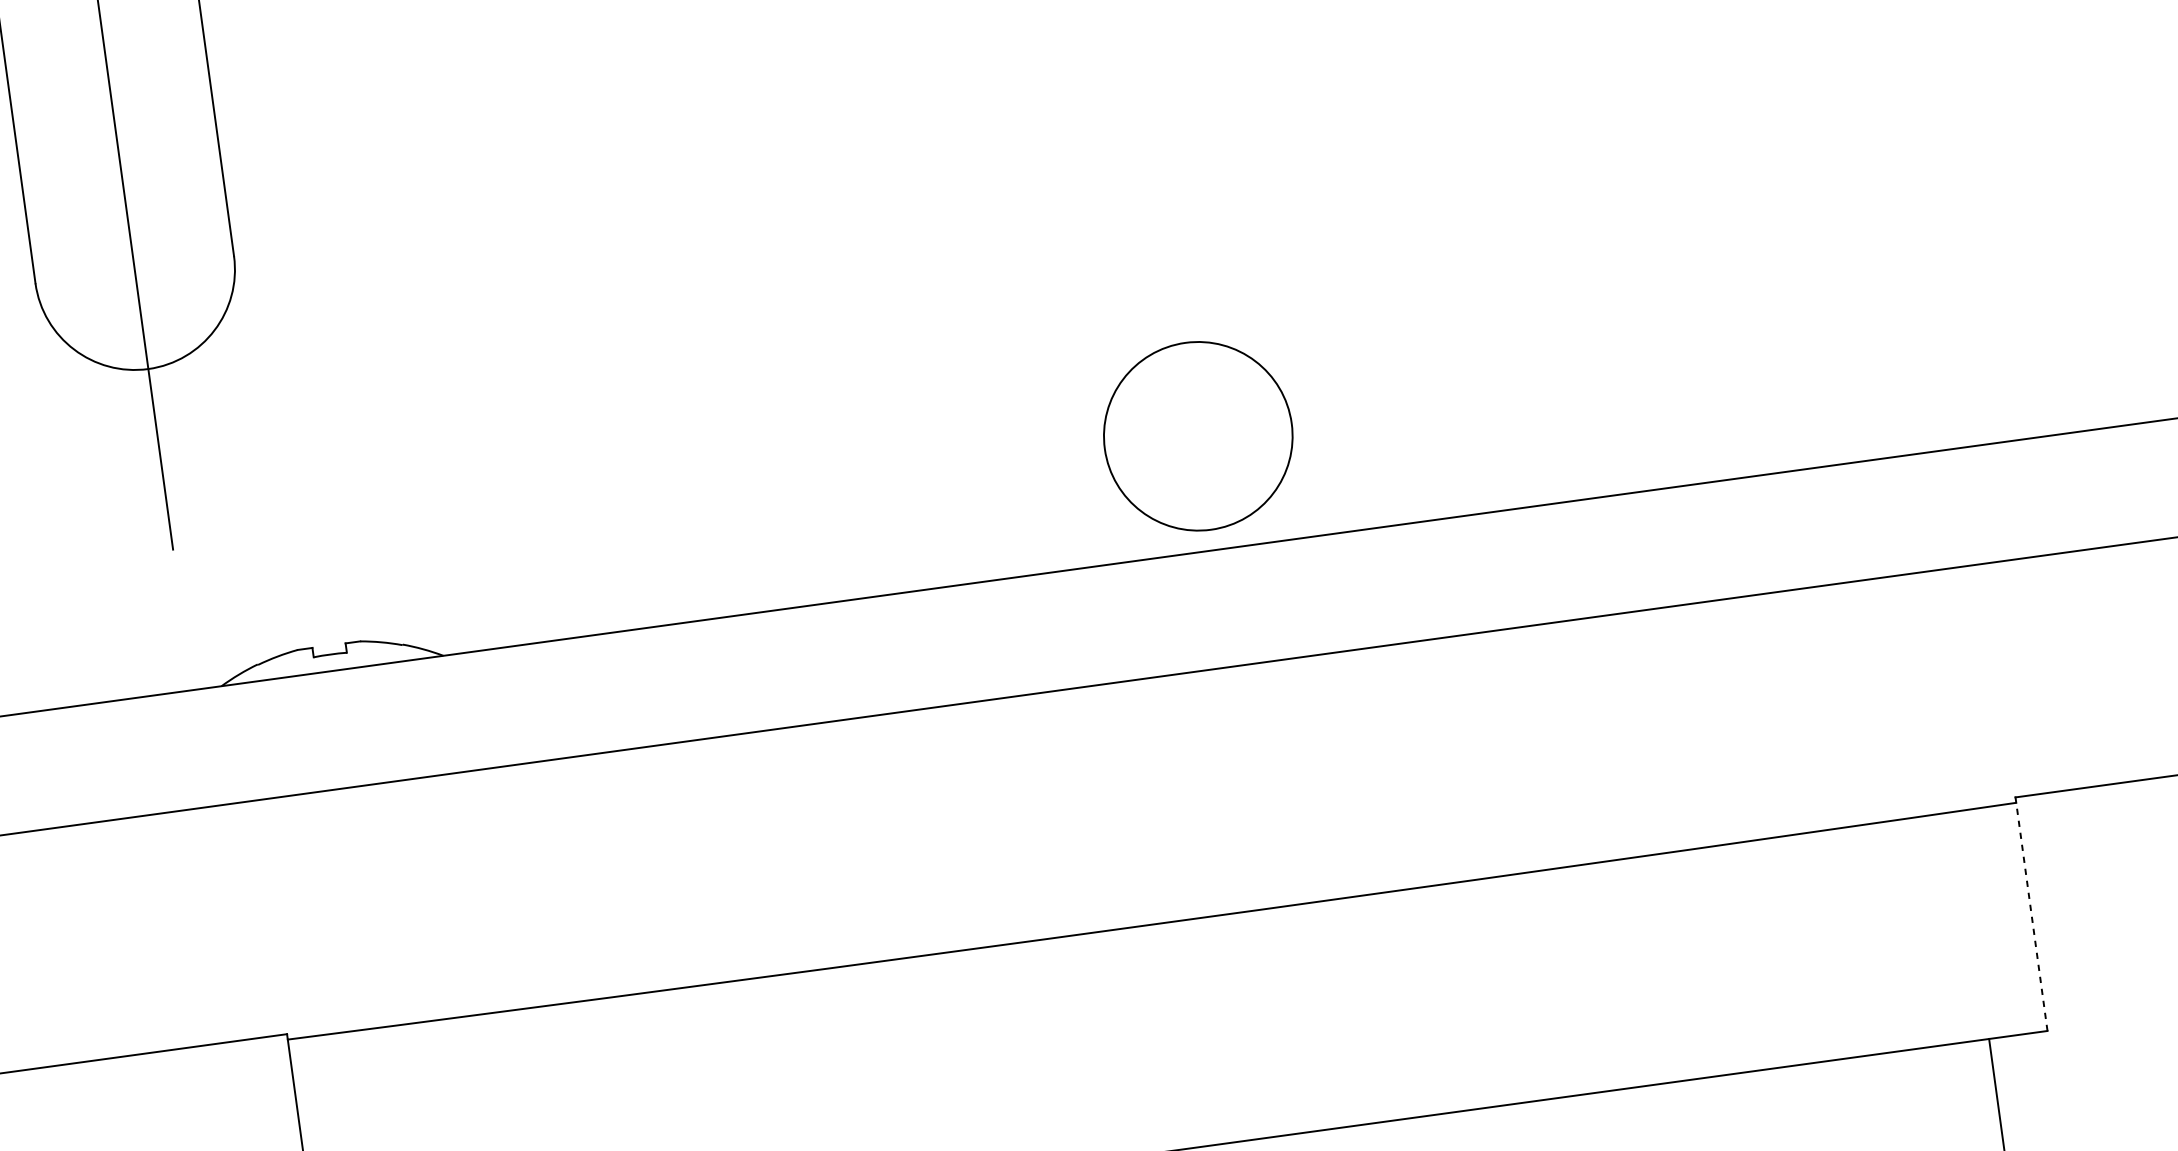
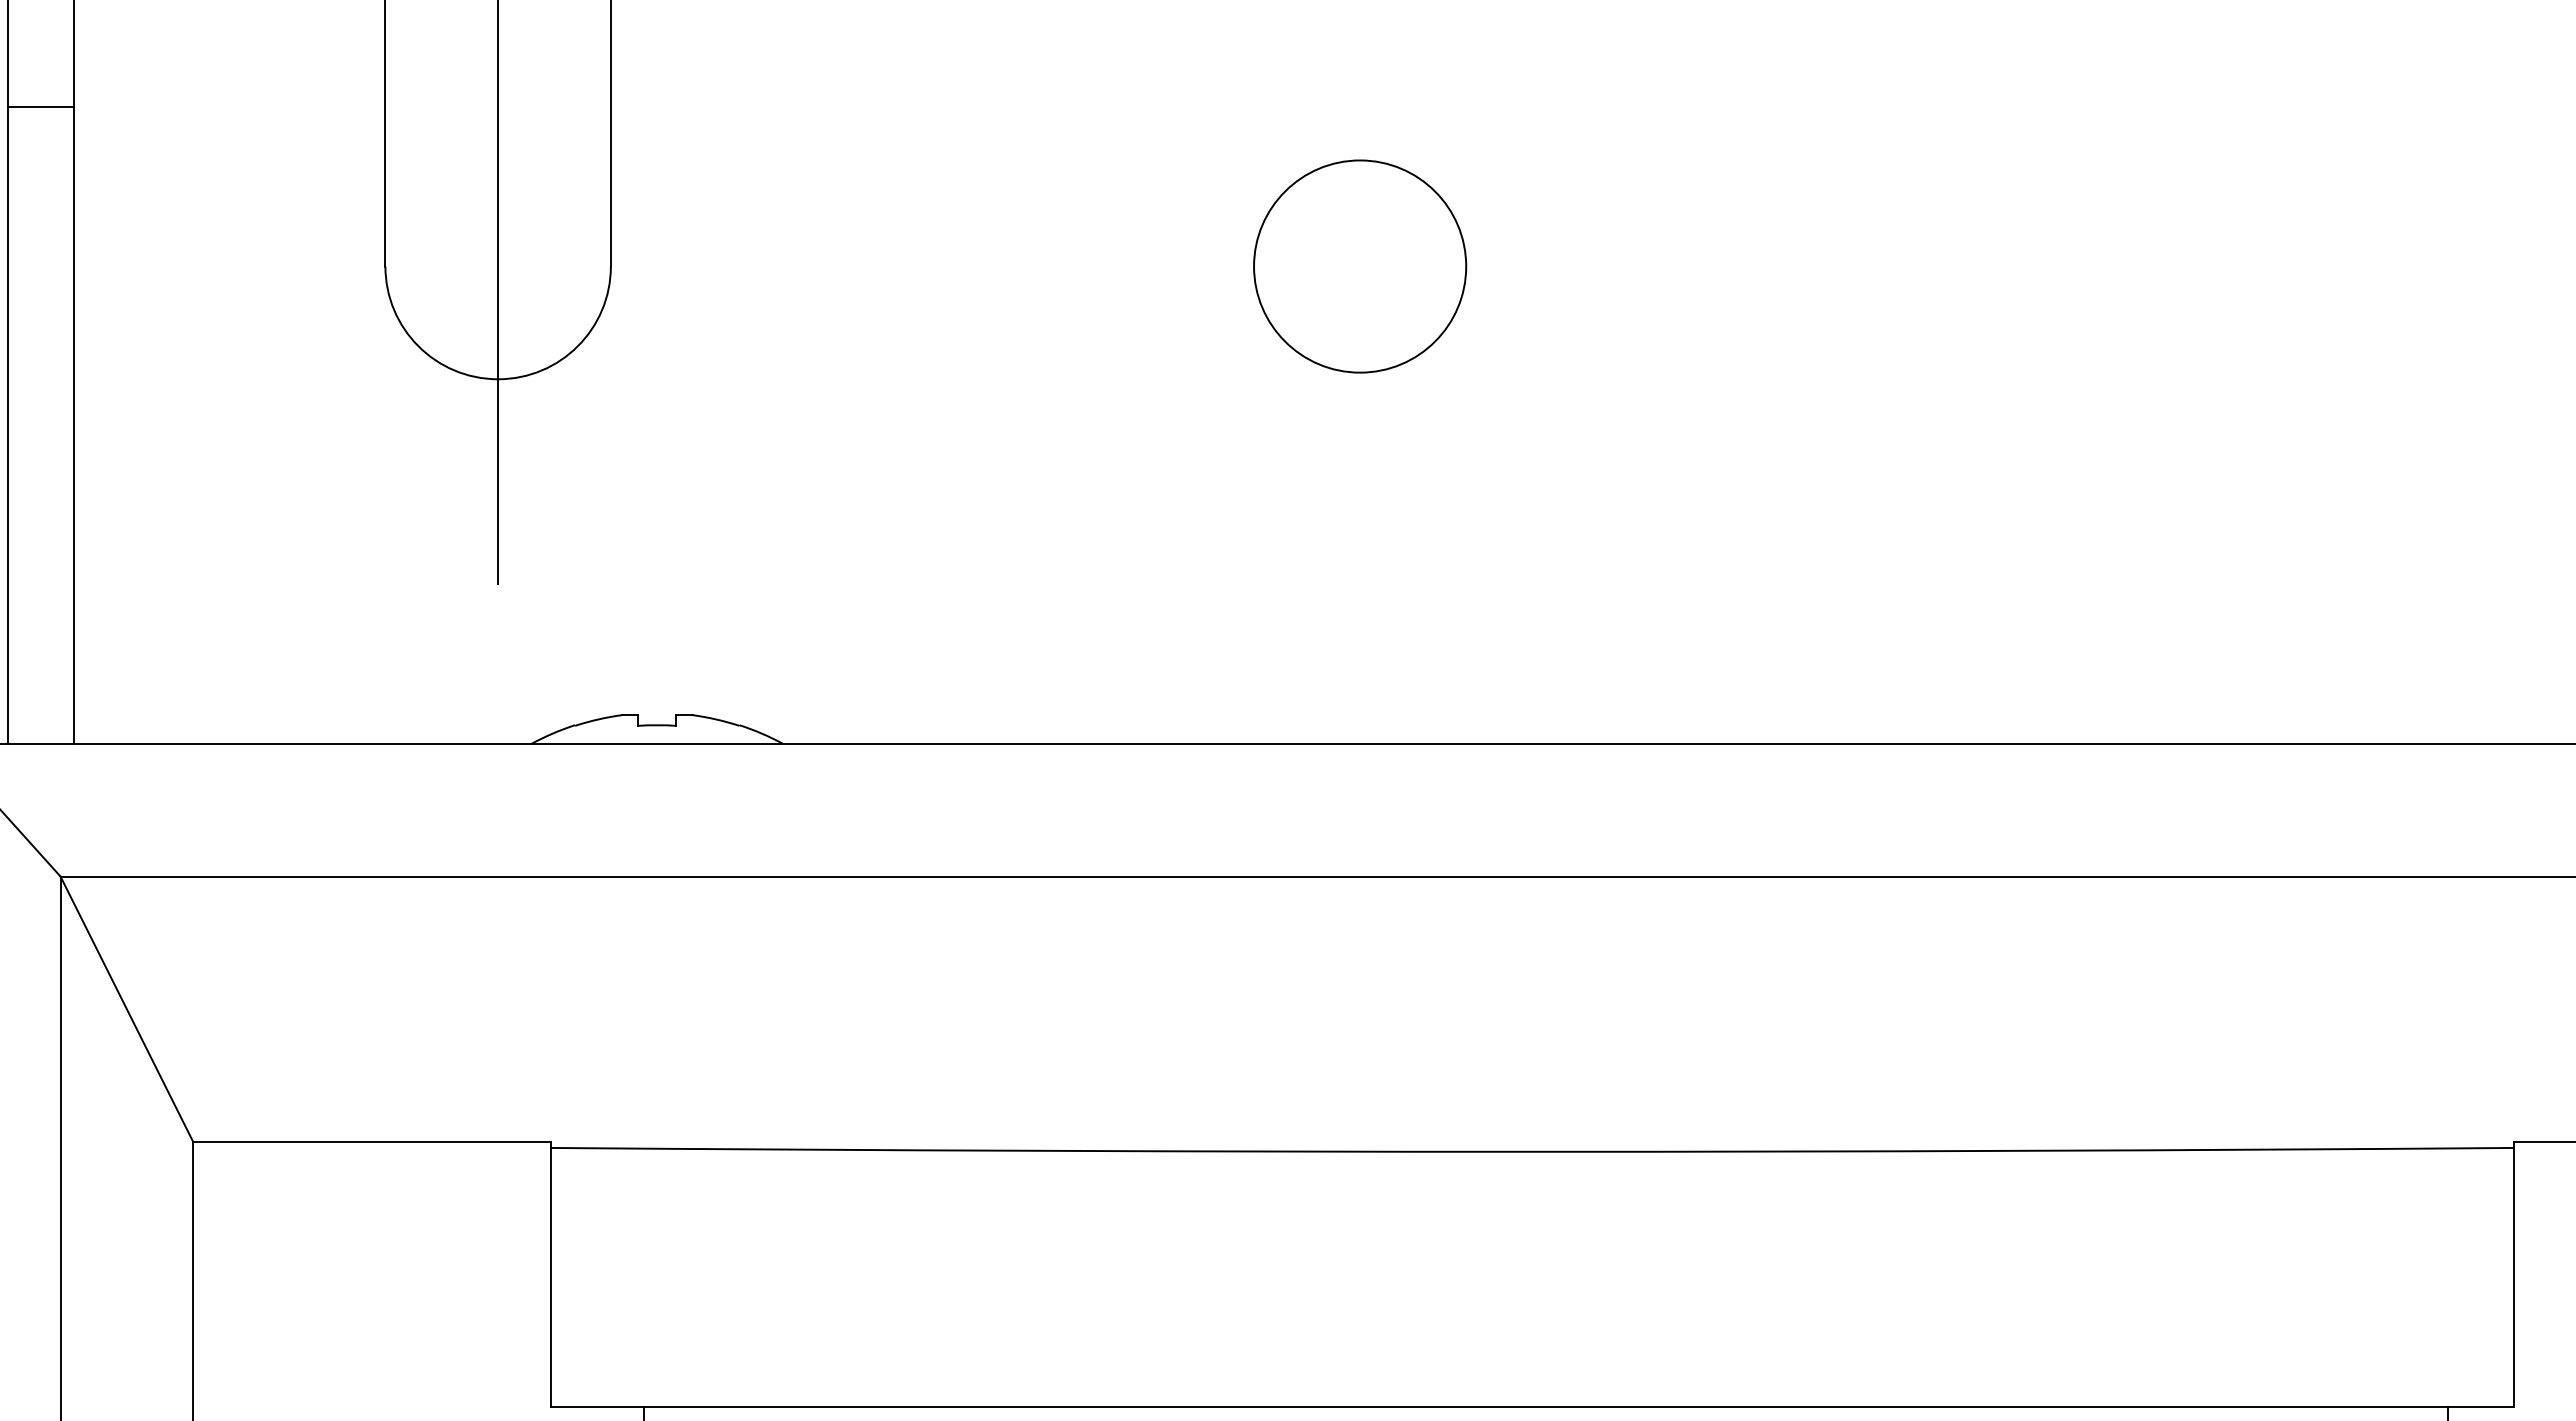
circle: (1198, 436) -> (1360, 266), moved
line: (2031, 916) -> (2513, 1277), dashed -> solid

